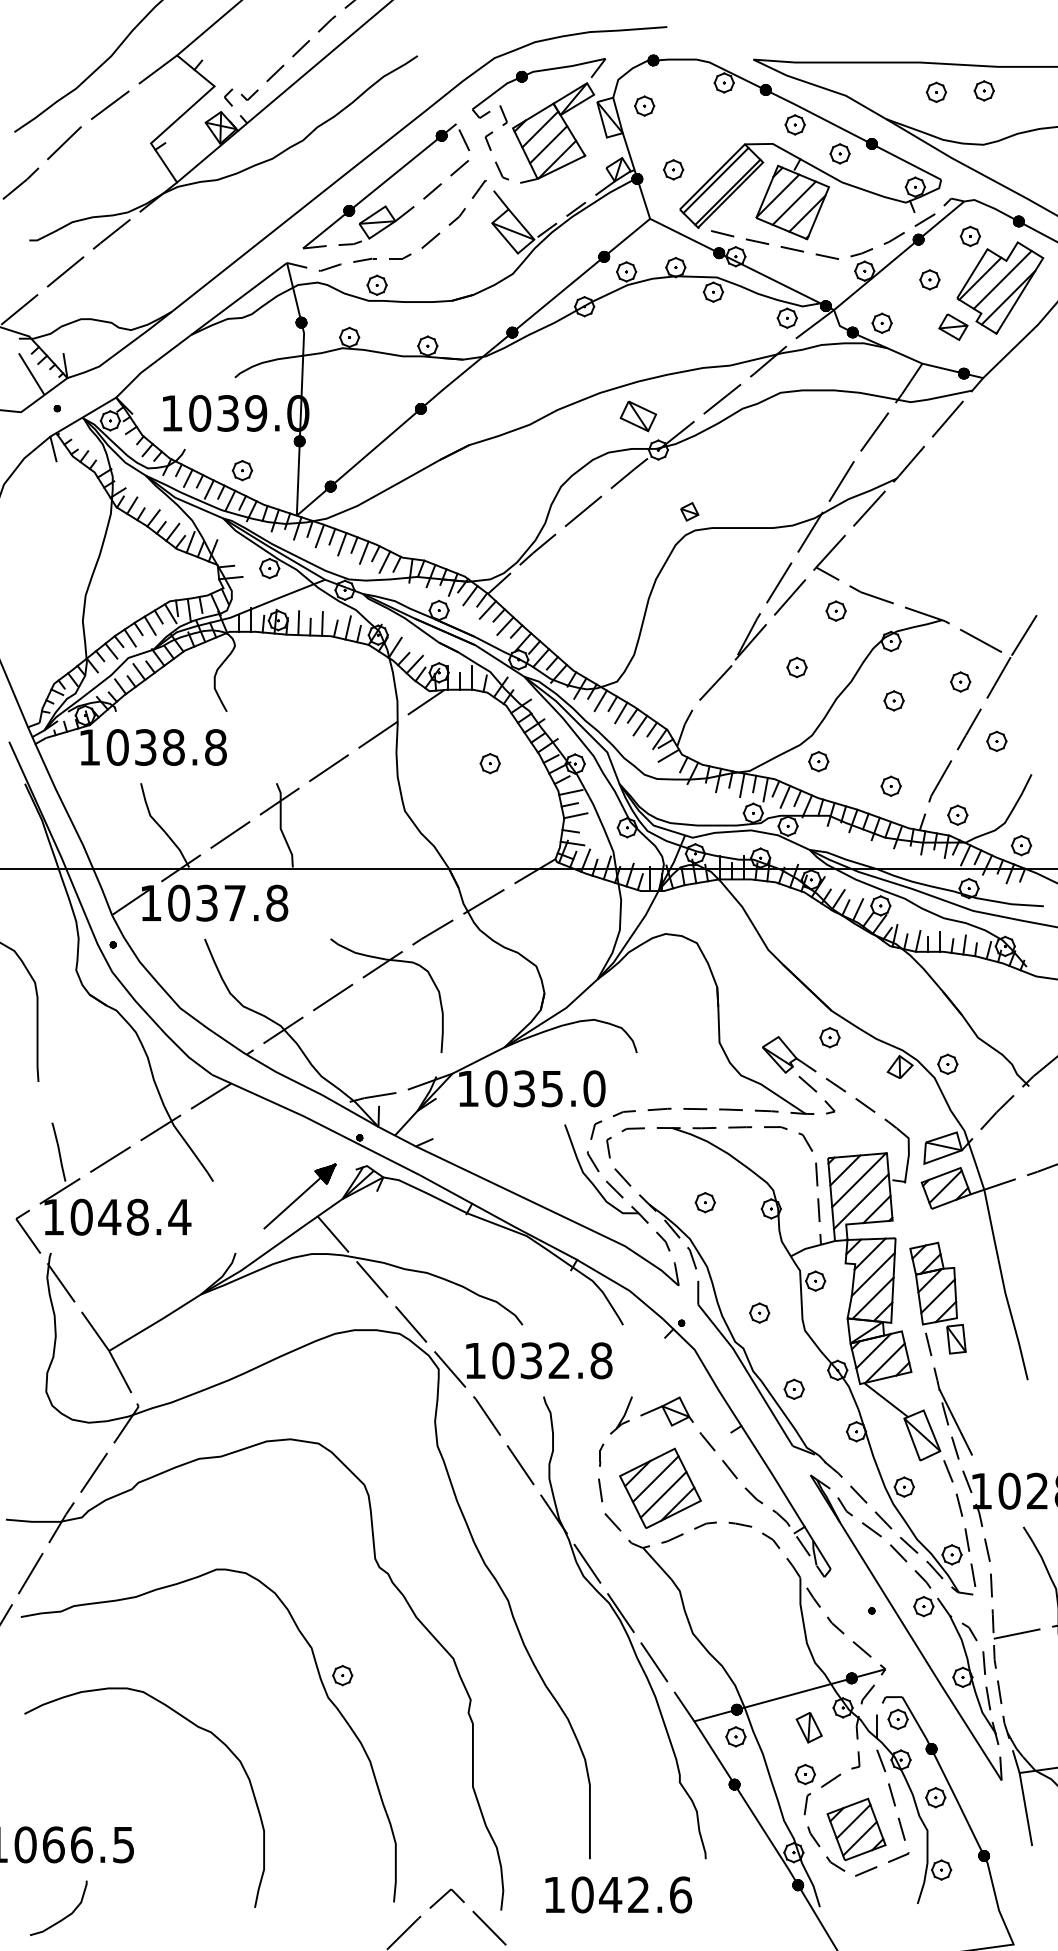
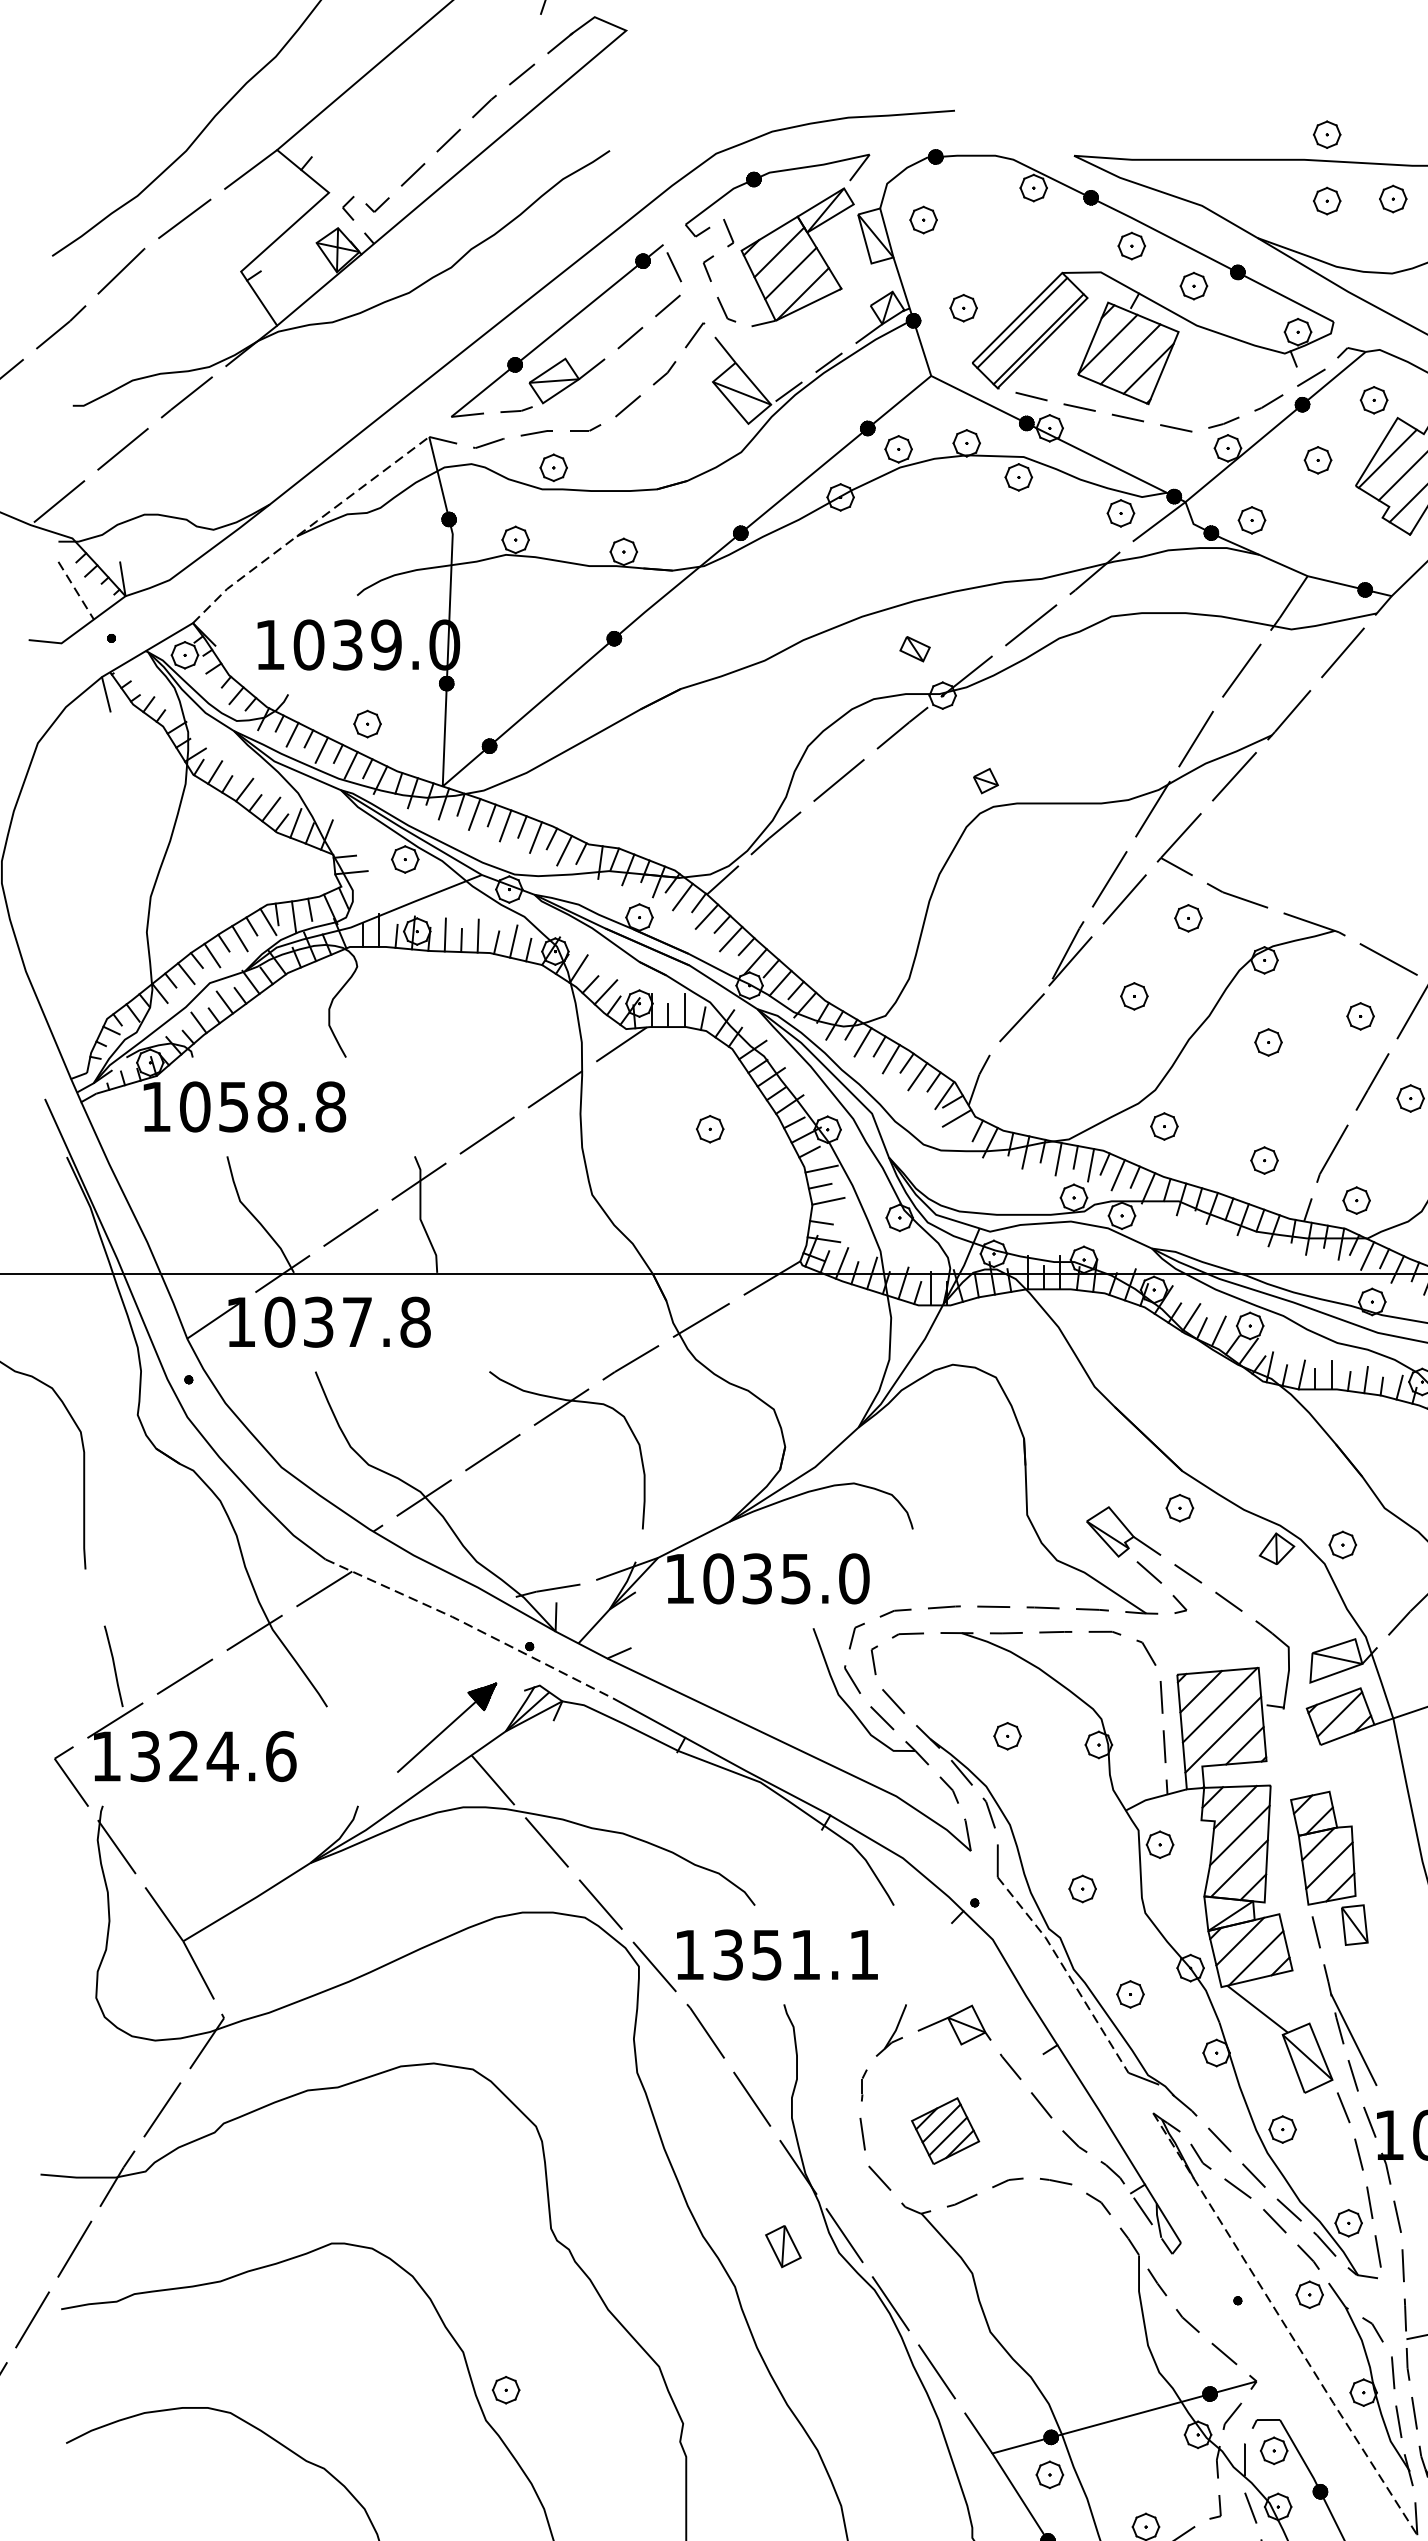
part: (936, 43) -> (1327, 133), added
part: (953, 326) -> (1350, 524), removed
line: (200, 328) -> (309, 527), solid -> dashed
line: (31, 374) -> (75, 591), solid -> dashed
part: (638, 416) -> (915, 649), size x0.6
text: (145, 747) -> (233, 1106), 1038.8 -> 1058.8
line: (317, 1123) -> (471, 1626), solid -> dashed
text: (130, 1216) -> (212, 1755), 1048.4 -> 1324.6
text: (552, 1360) -> (796, 1954), 1032.8 -> 1351.1
line: (747, 1372) -> (1065, 1971), solid -> dashed
part: (660, 1487) -> (945, 2130), size x0.6
line: (905, 1628) -> (1284, 2325), solid -> dashed
part: (808, 1727) -> (782, 2246), moved

